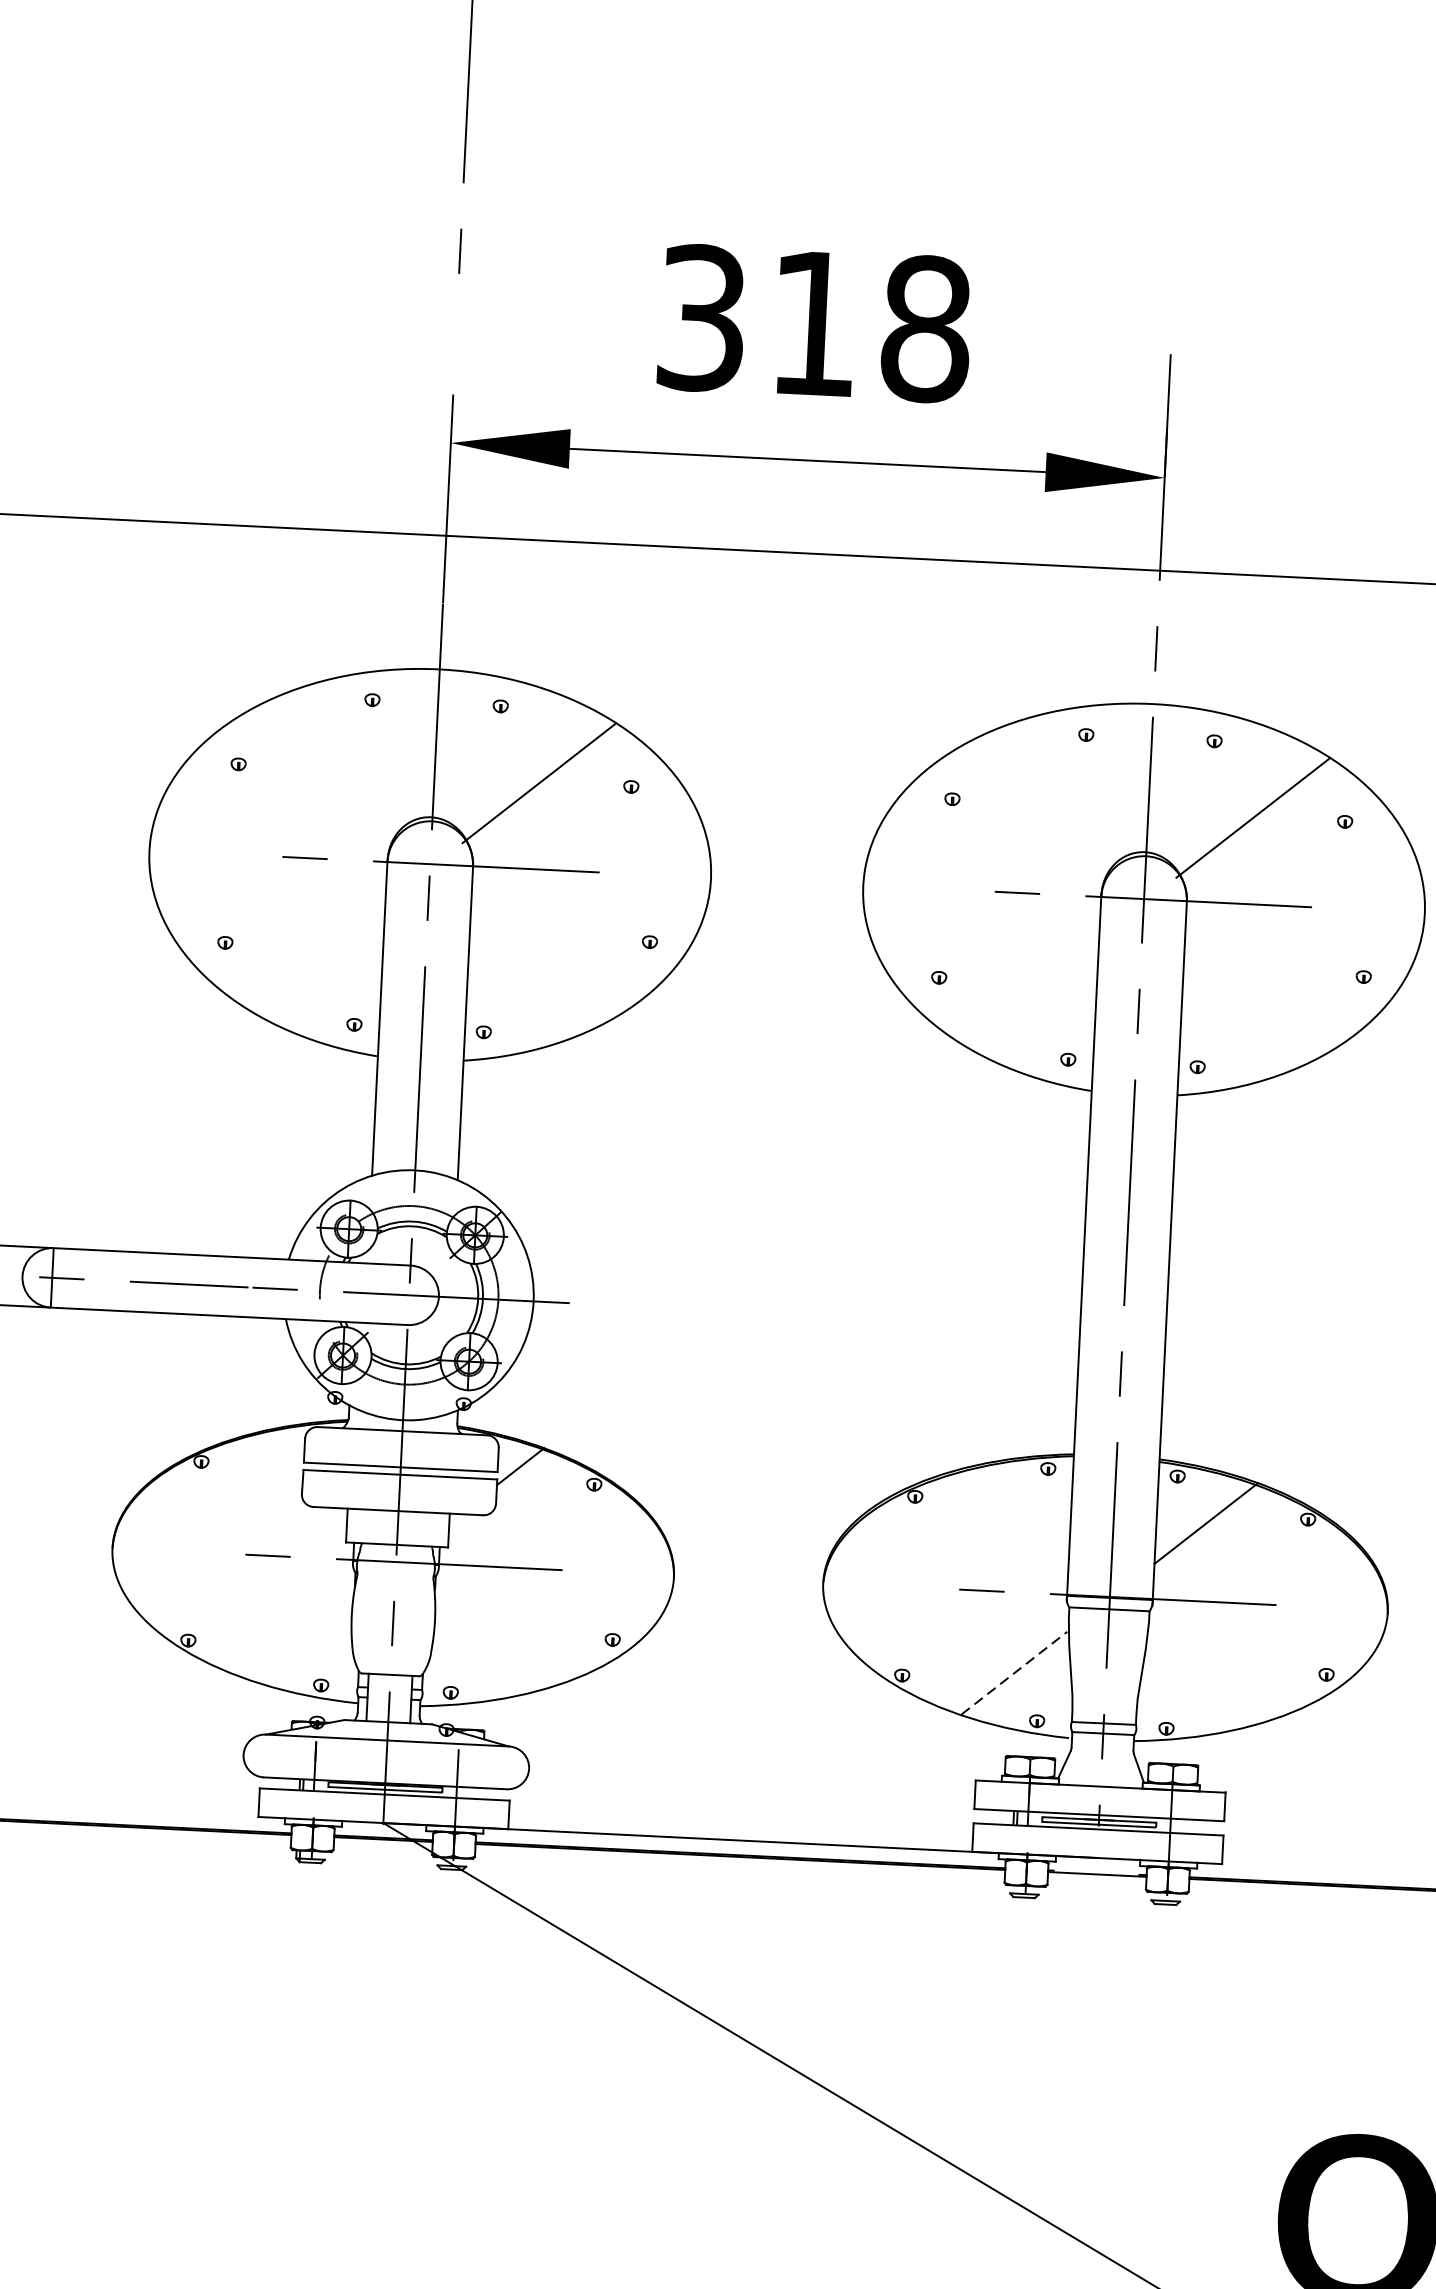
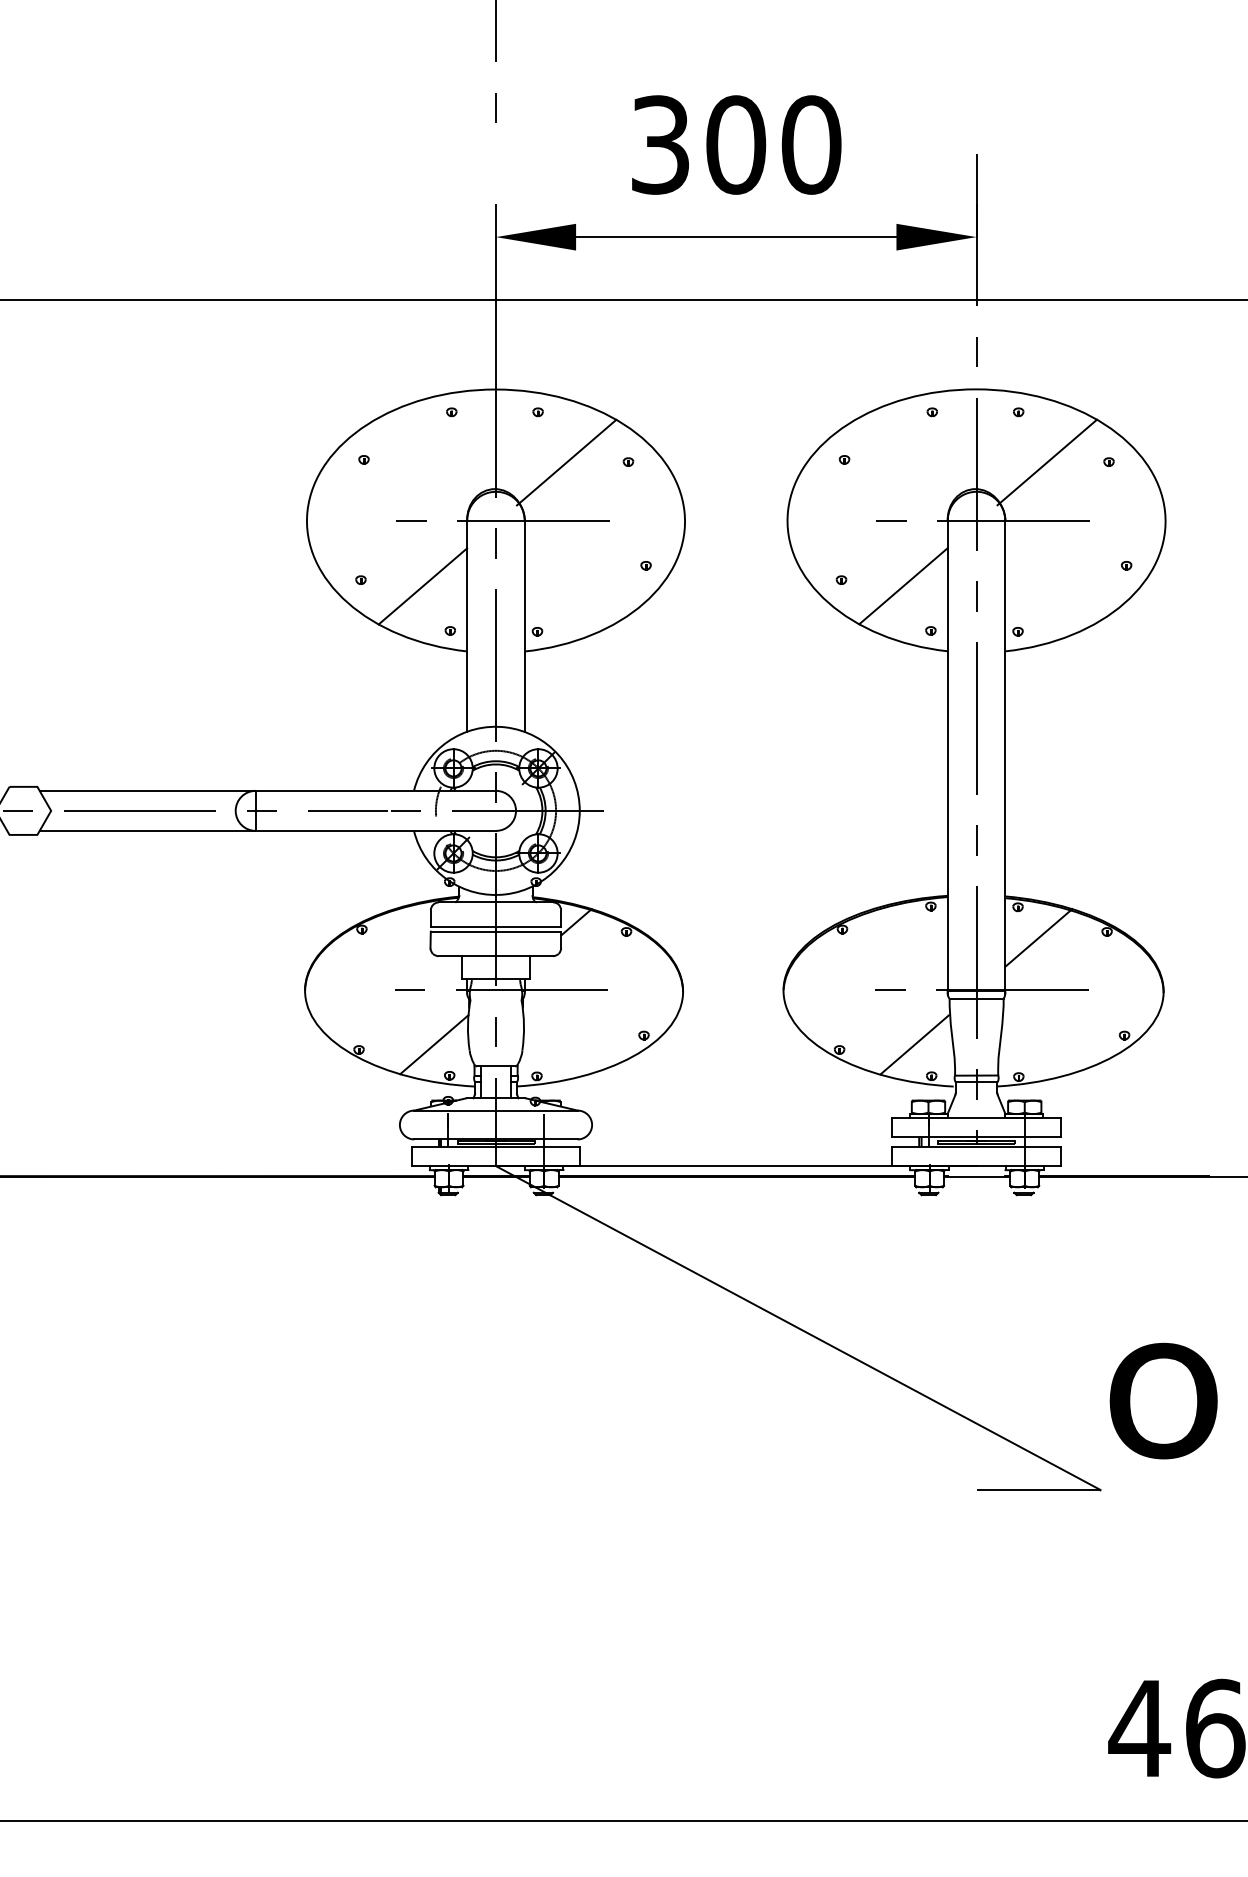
text: (869, 325) -> (773, 144), 318 -> 300
line: (316, 956) -> (422, 586), added
line: (1030, 991) -> (903, 586), added
line: (300, 1637) -> (434, 1044), added
line: (1015, 1672) -> (915, 1044), dashed -> solid

